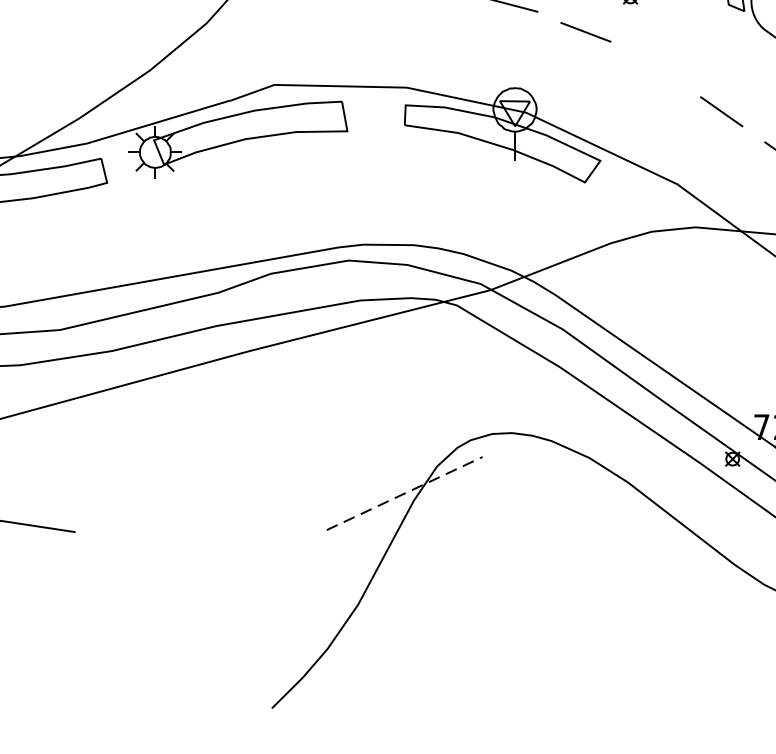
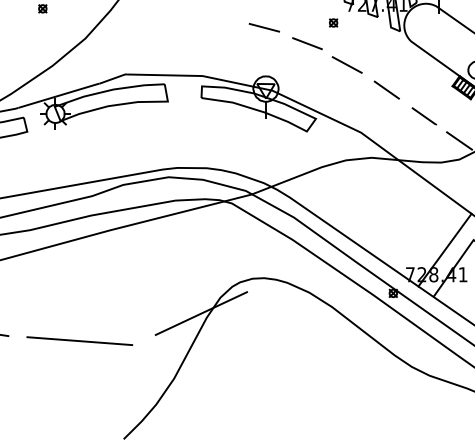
line: (652, 67) -> (346, 64), added
line: (404, 493) -> (201, 313), dashed -> solid
line: (196, 541) -> (79, 341), added

